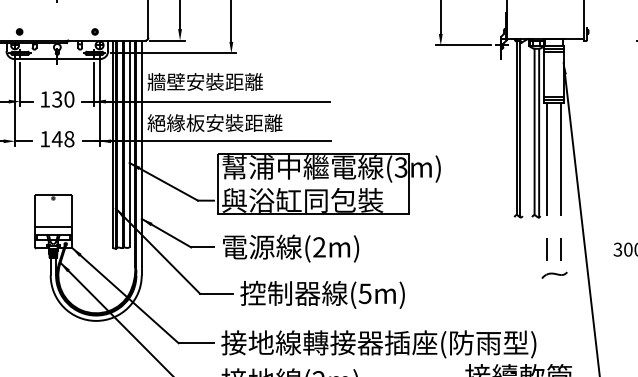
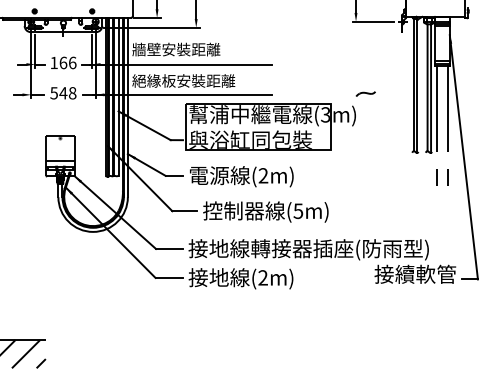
text: (62, 98) -> (67, 62), 130 -> 166
text: (44, 139) -> (53, 93), 148 -> 548
part: (554, 274) -> (365, 93), moved

